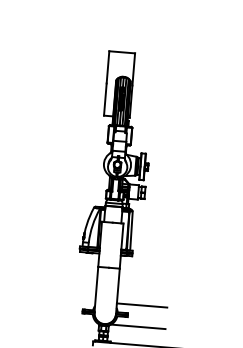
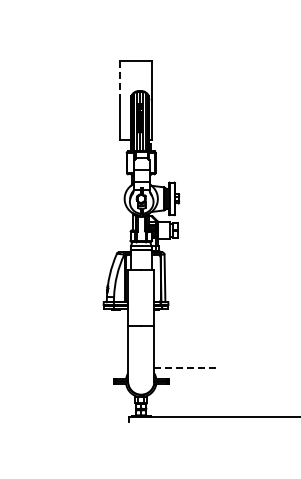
line: (107, 66) -> (119, 80), solid -> dashed
line: (142, 305) -> (185, 368), solid -> dashed
line: (137, 326) -> (182, 394), removed

